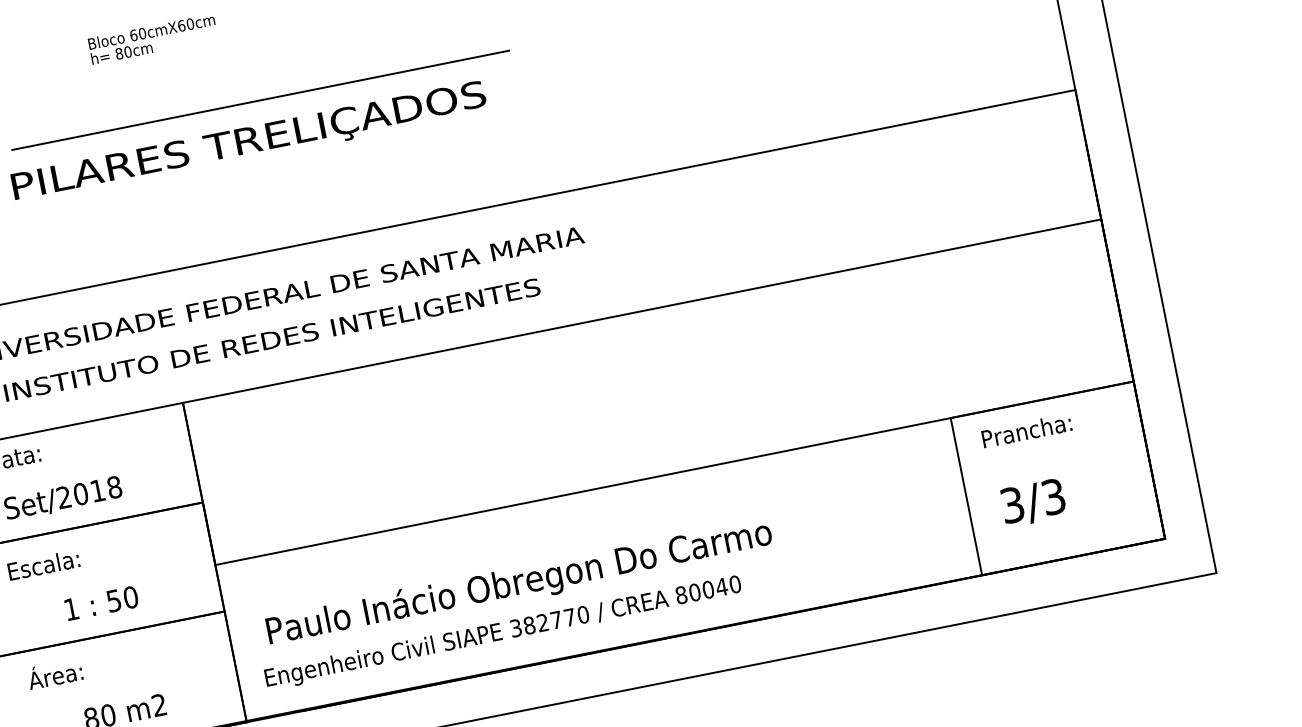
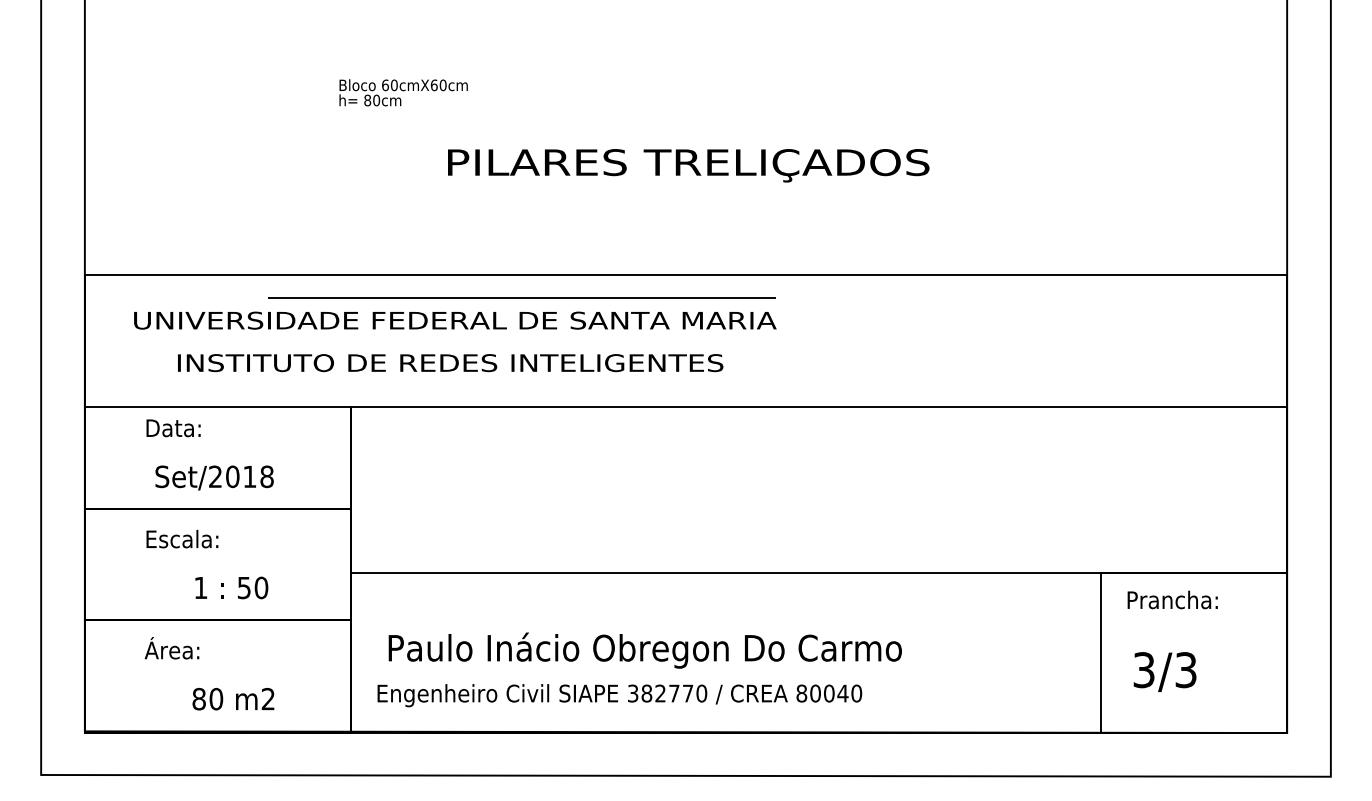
text: (152, 38) -> (403, 92), moved
line: (259, 100) -> (521, 297), moved
text: (249, 143) -> (688, 165), moved

